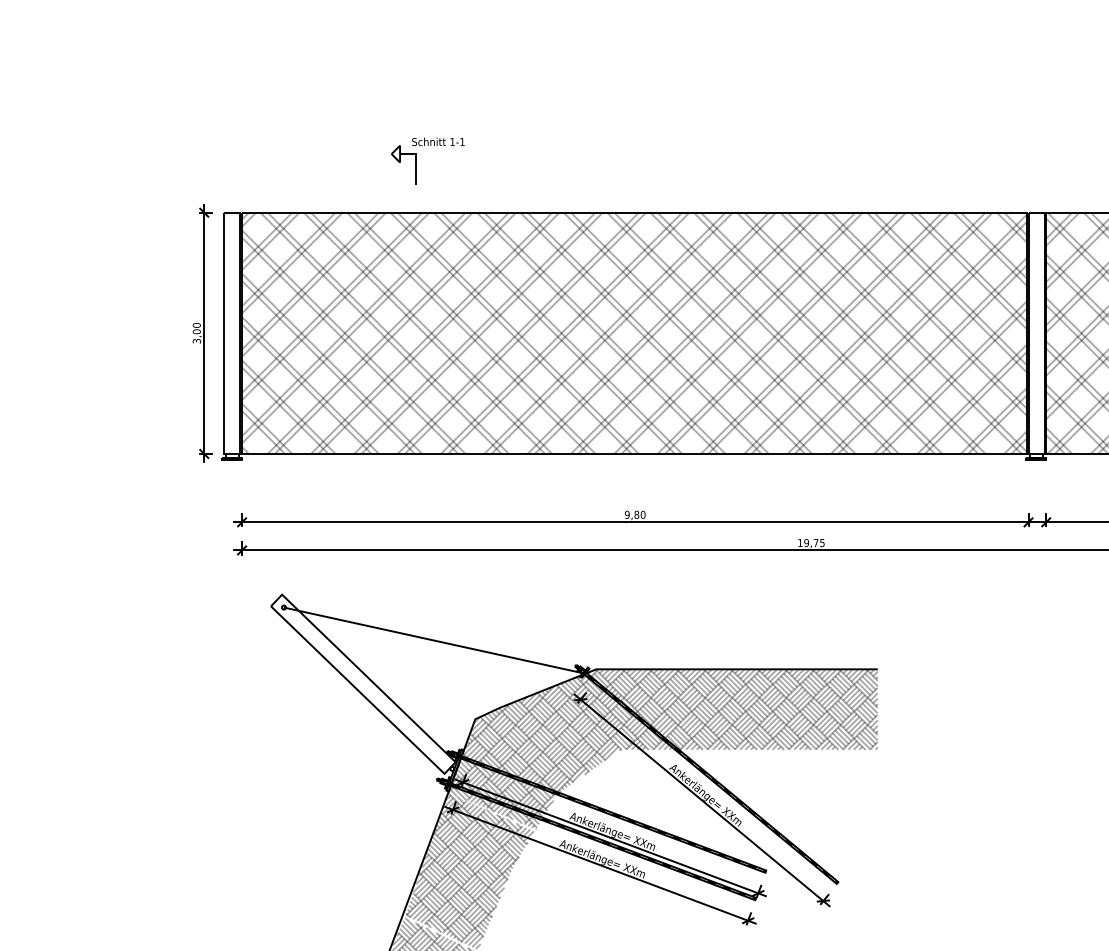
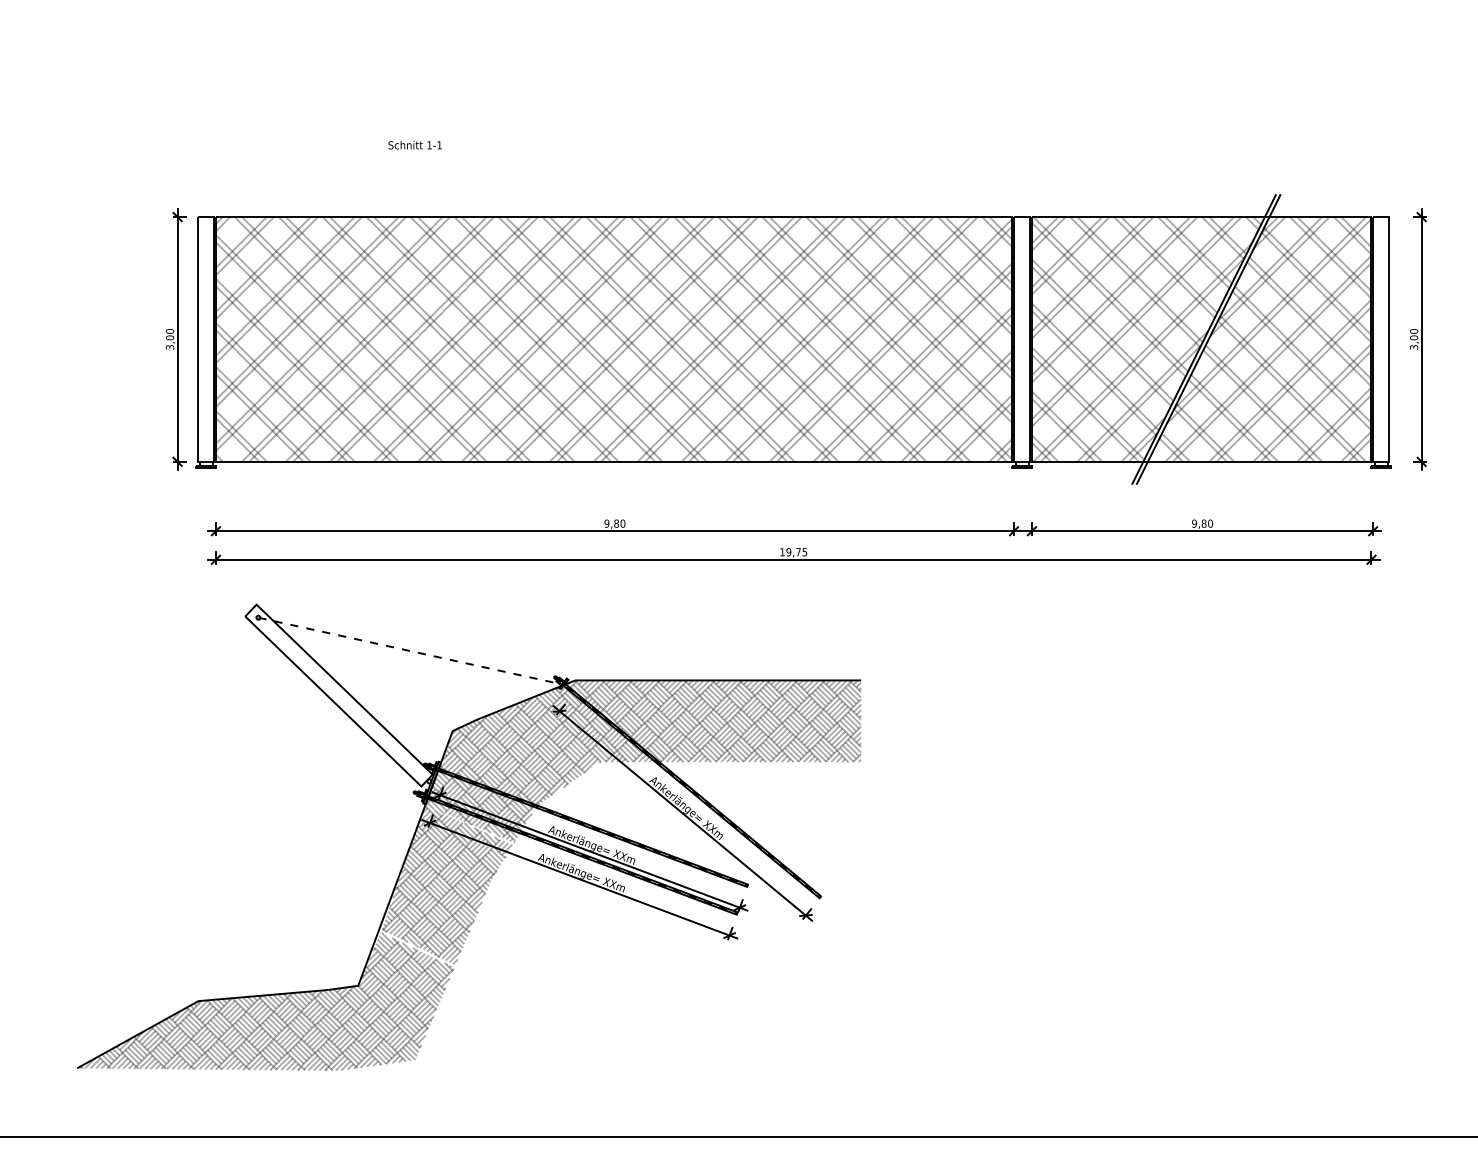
part: (403, 164) -> (379, 168), removed
line: (434, 640) -> (411, 651), solid -> dashed

